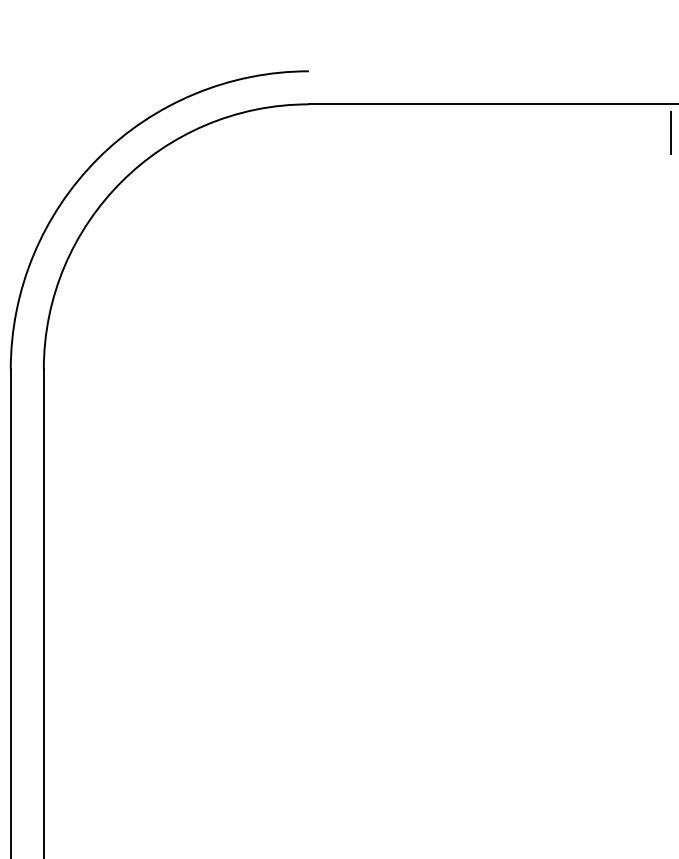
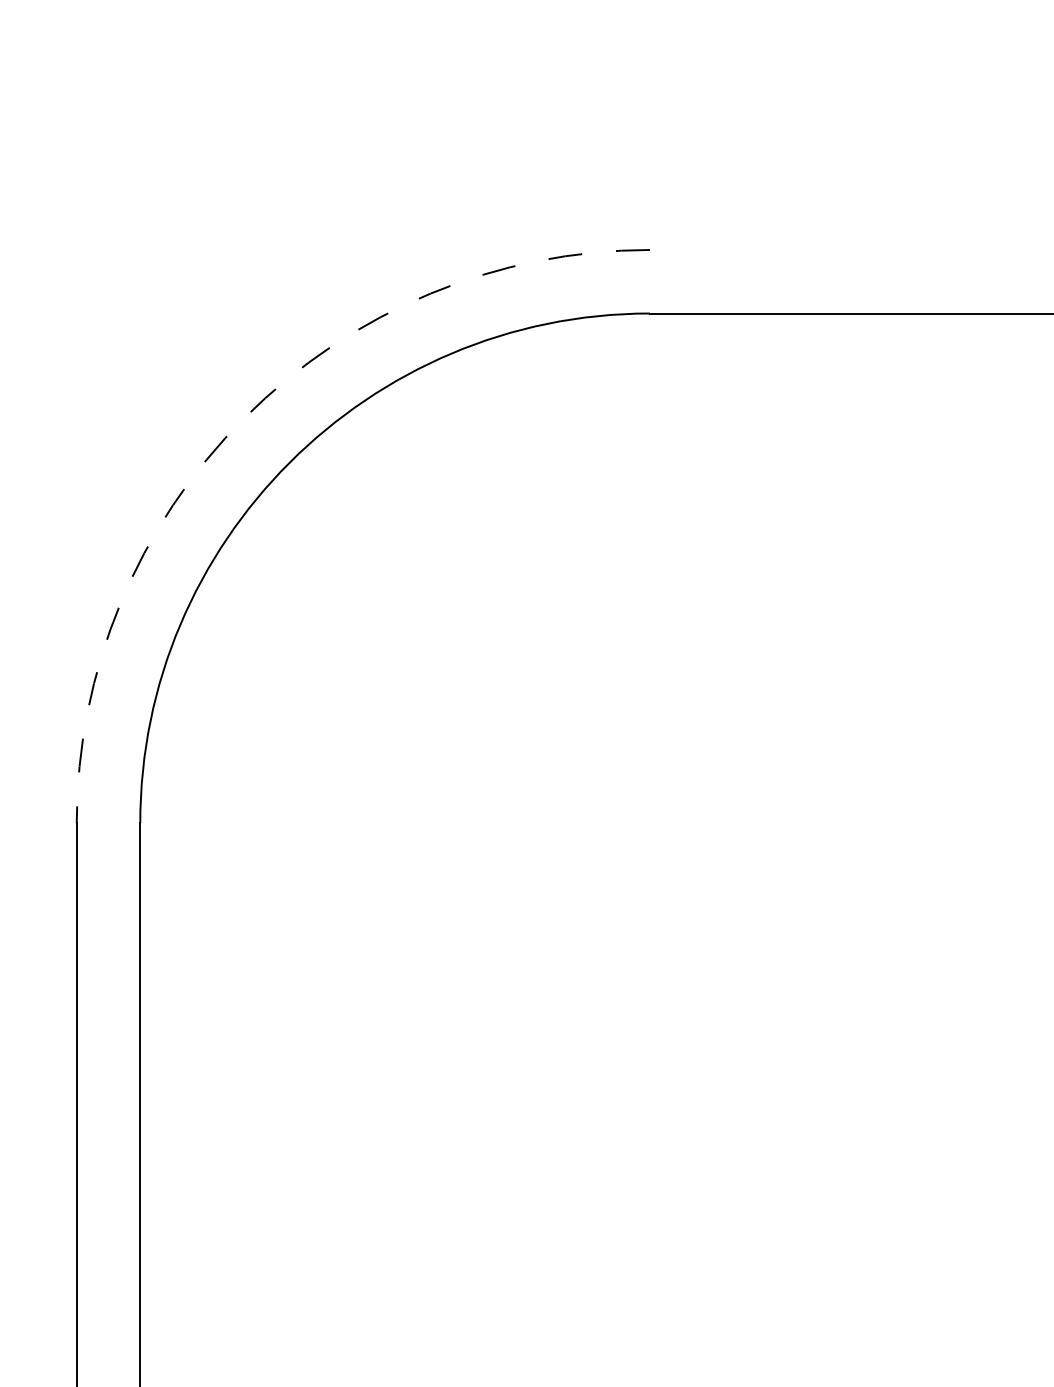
arc: (98, 158) -> (245, 417), solid -> dashed

